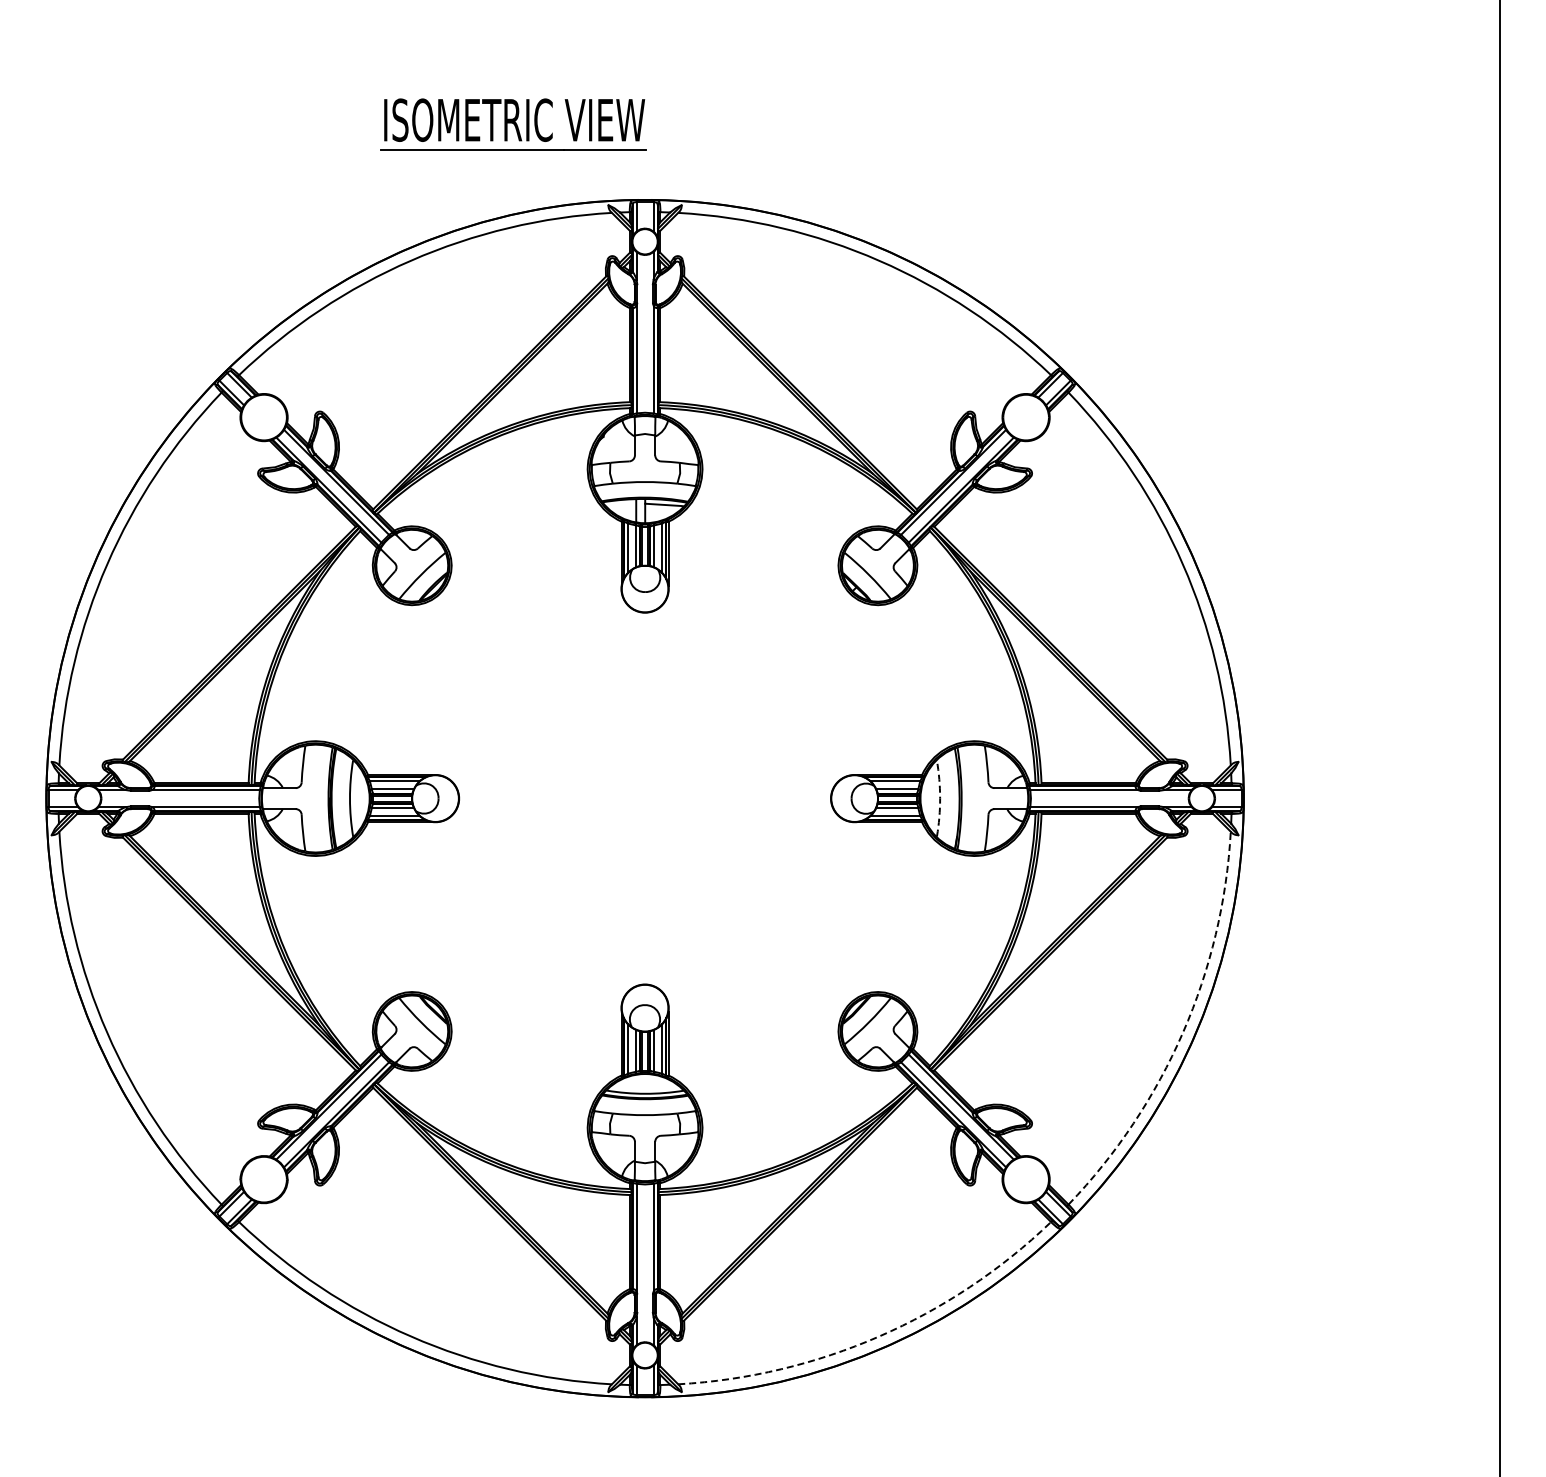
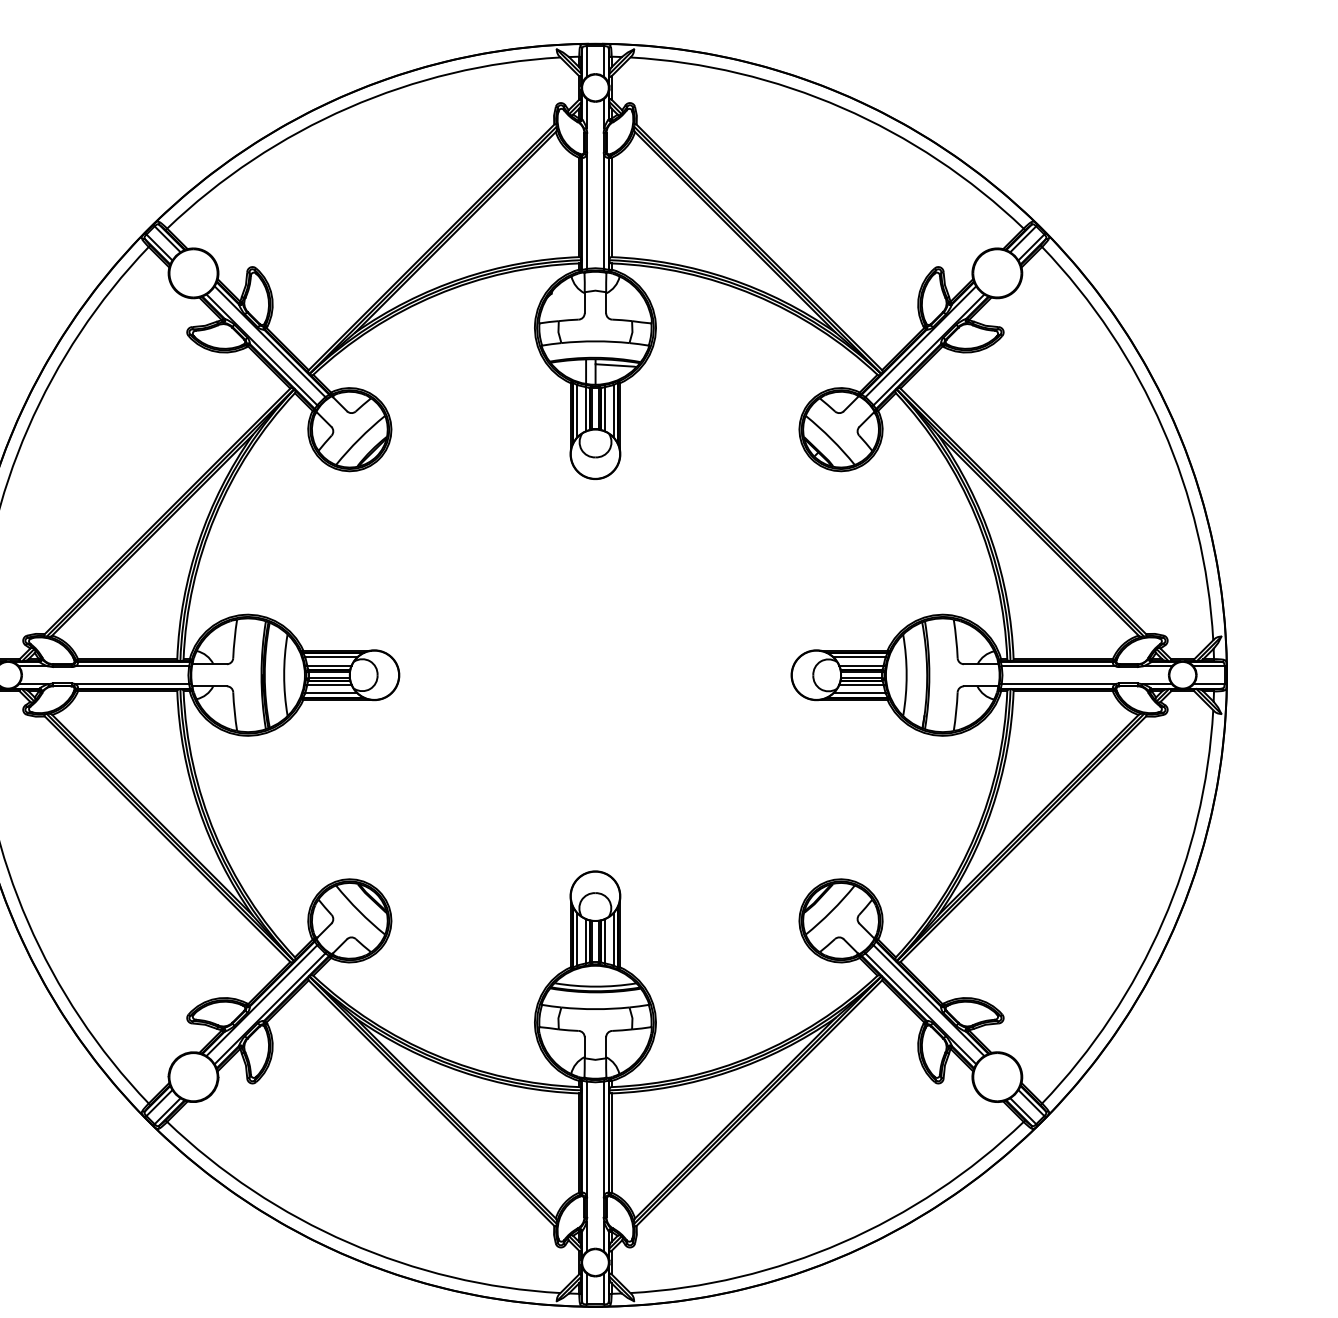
arc: (940, 798) -> (907, 675), dashed -> solid
arc: (1183, 1032) -> (1163, 921), dashed -> solid
arc: (879, 1336) -> (842, 1242), dashed -> solid

